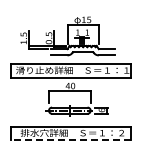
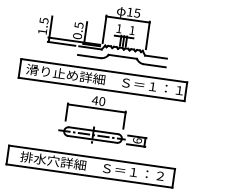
line: (71, 140) -> (89, 176), dashed -> solid

